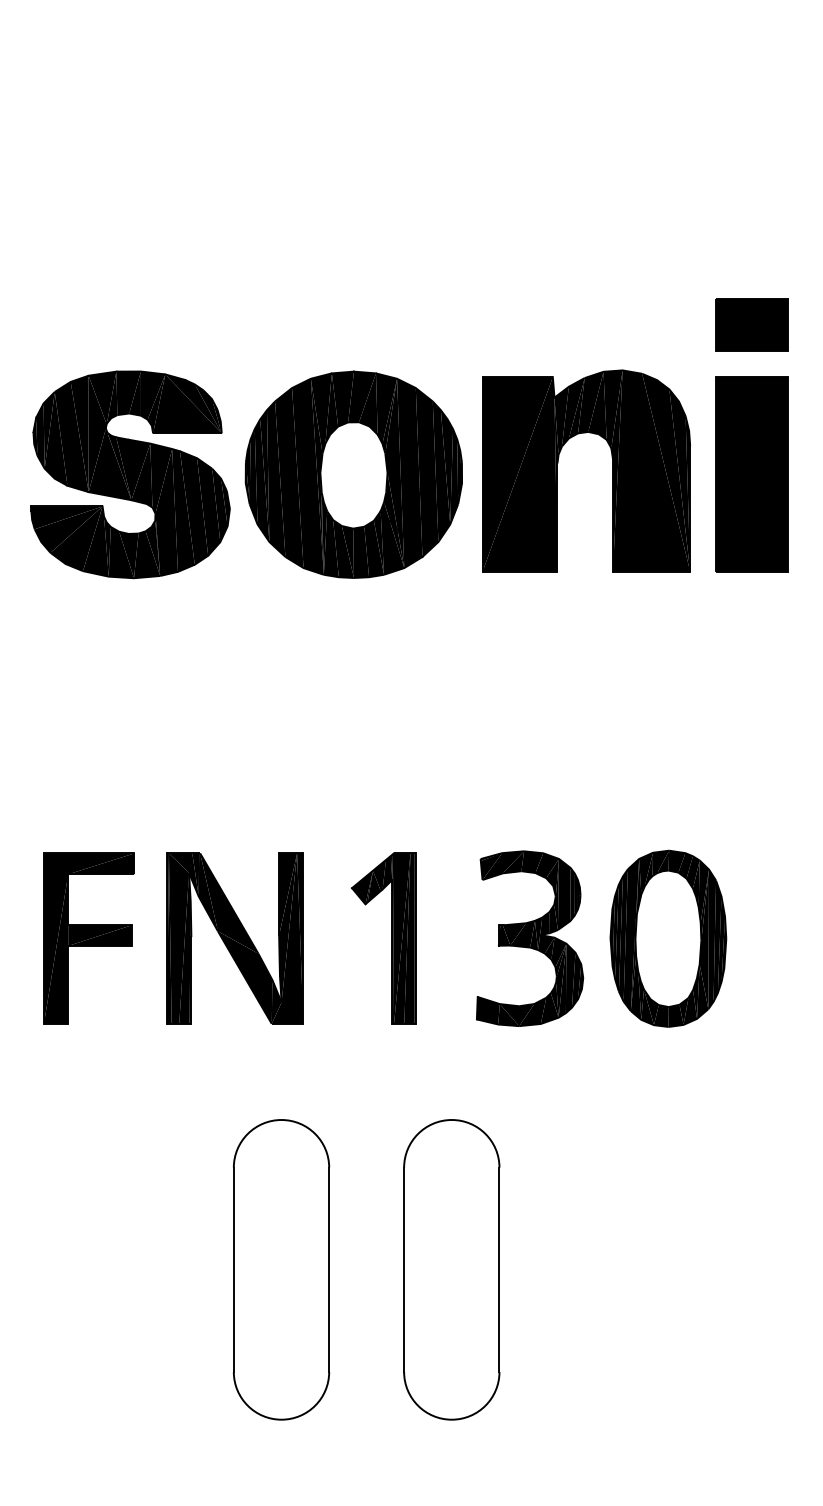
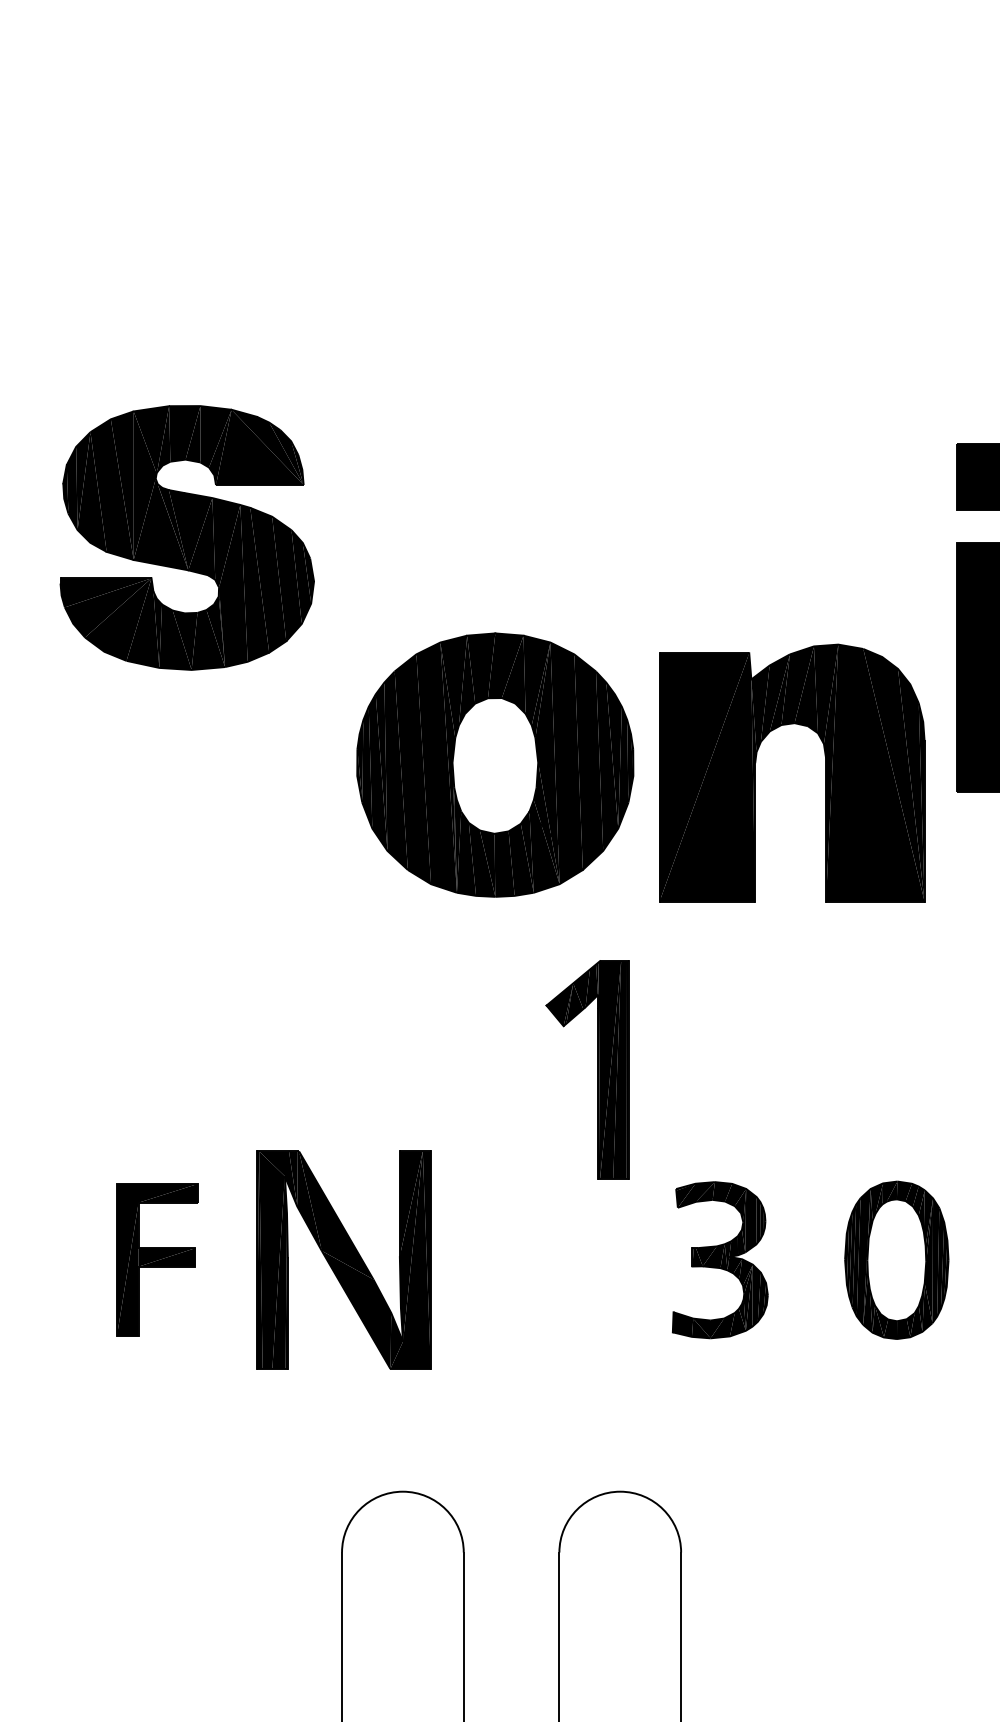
part: (612, 470) -> (825, 772), moved
part: (130, 474) -> (187, 537), moved
part: (353, 474) -> (494, 764), moved
part: (88, 938) -> (156, 1260), size x0.7
part: (391, 938) -> (596, 1069), moved
part: (530, 938) -> (720, 1260), size x0.7
part: (668, 938) -> (896, 1260), size x0.7

